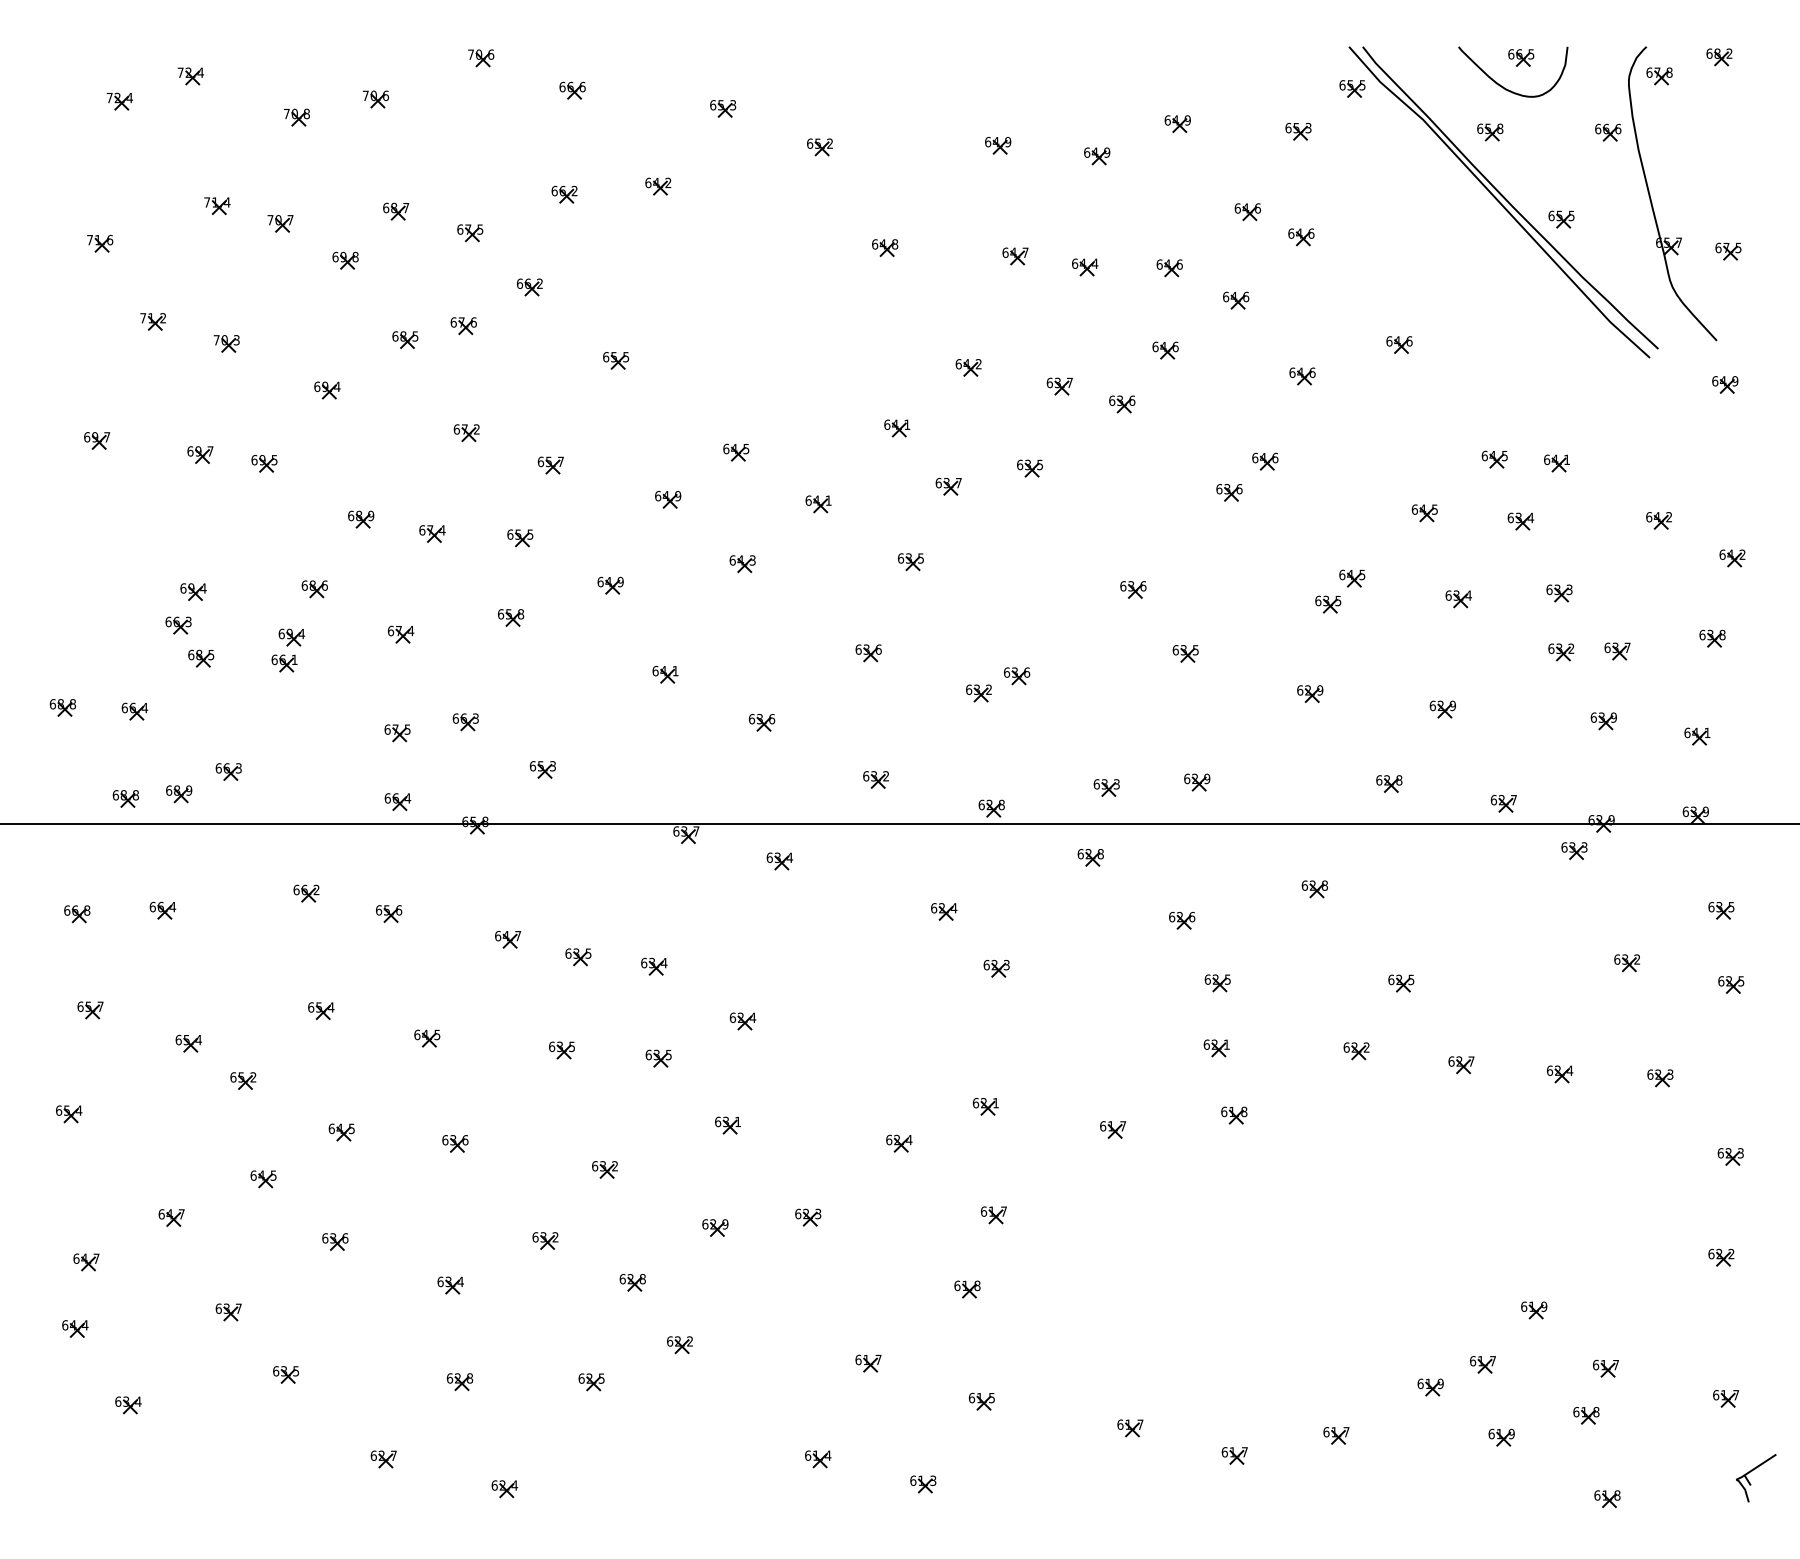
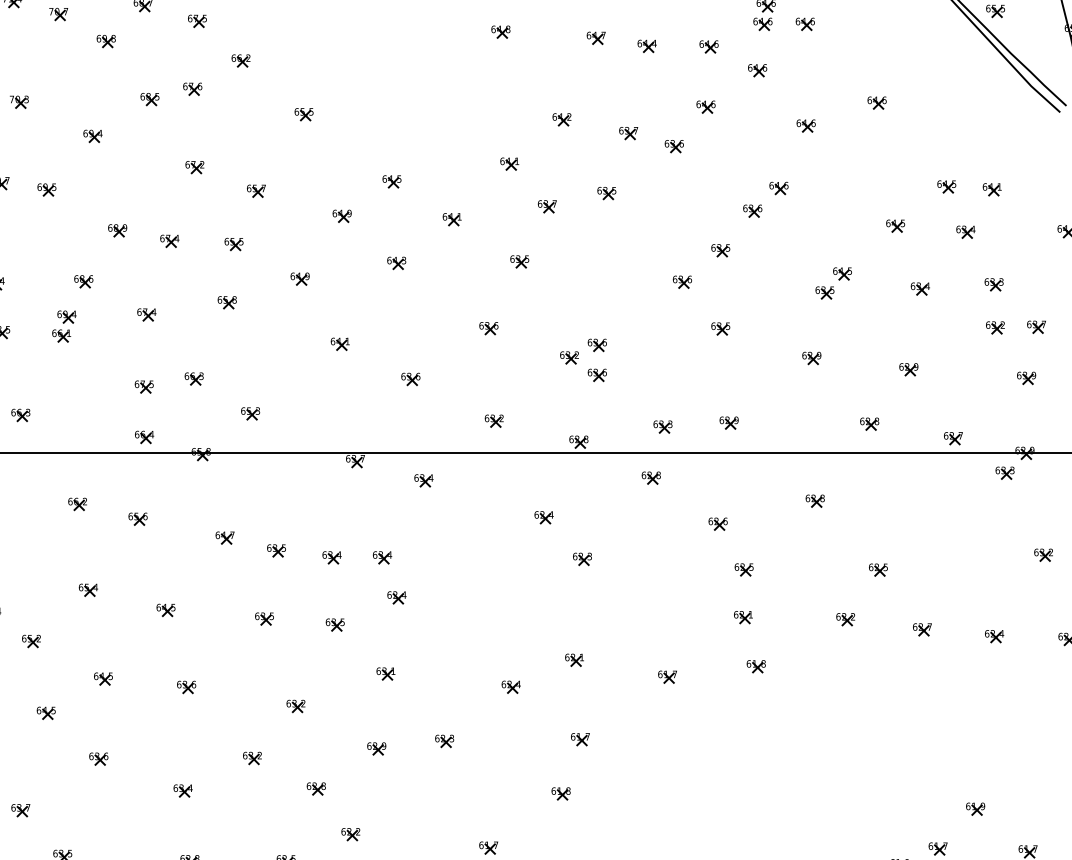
part: (1243, 237) -> (762, 24), added
part: (1185, 546) -> (720, 250), added
part: (1017, 717) -> (597, 375), added
part: (723, 966) -> (382, 557), added

